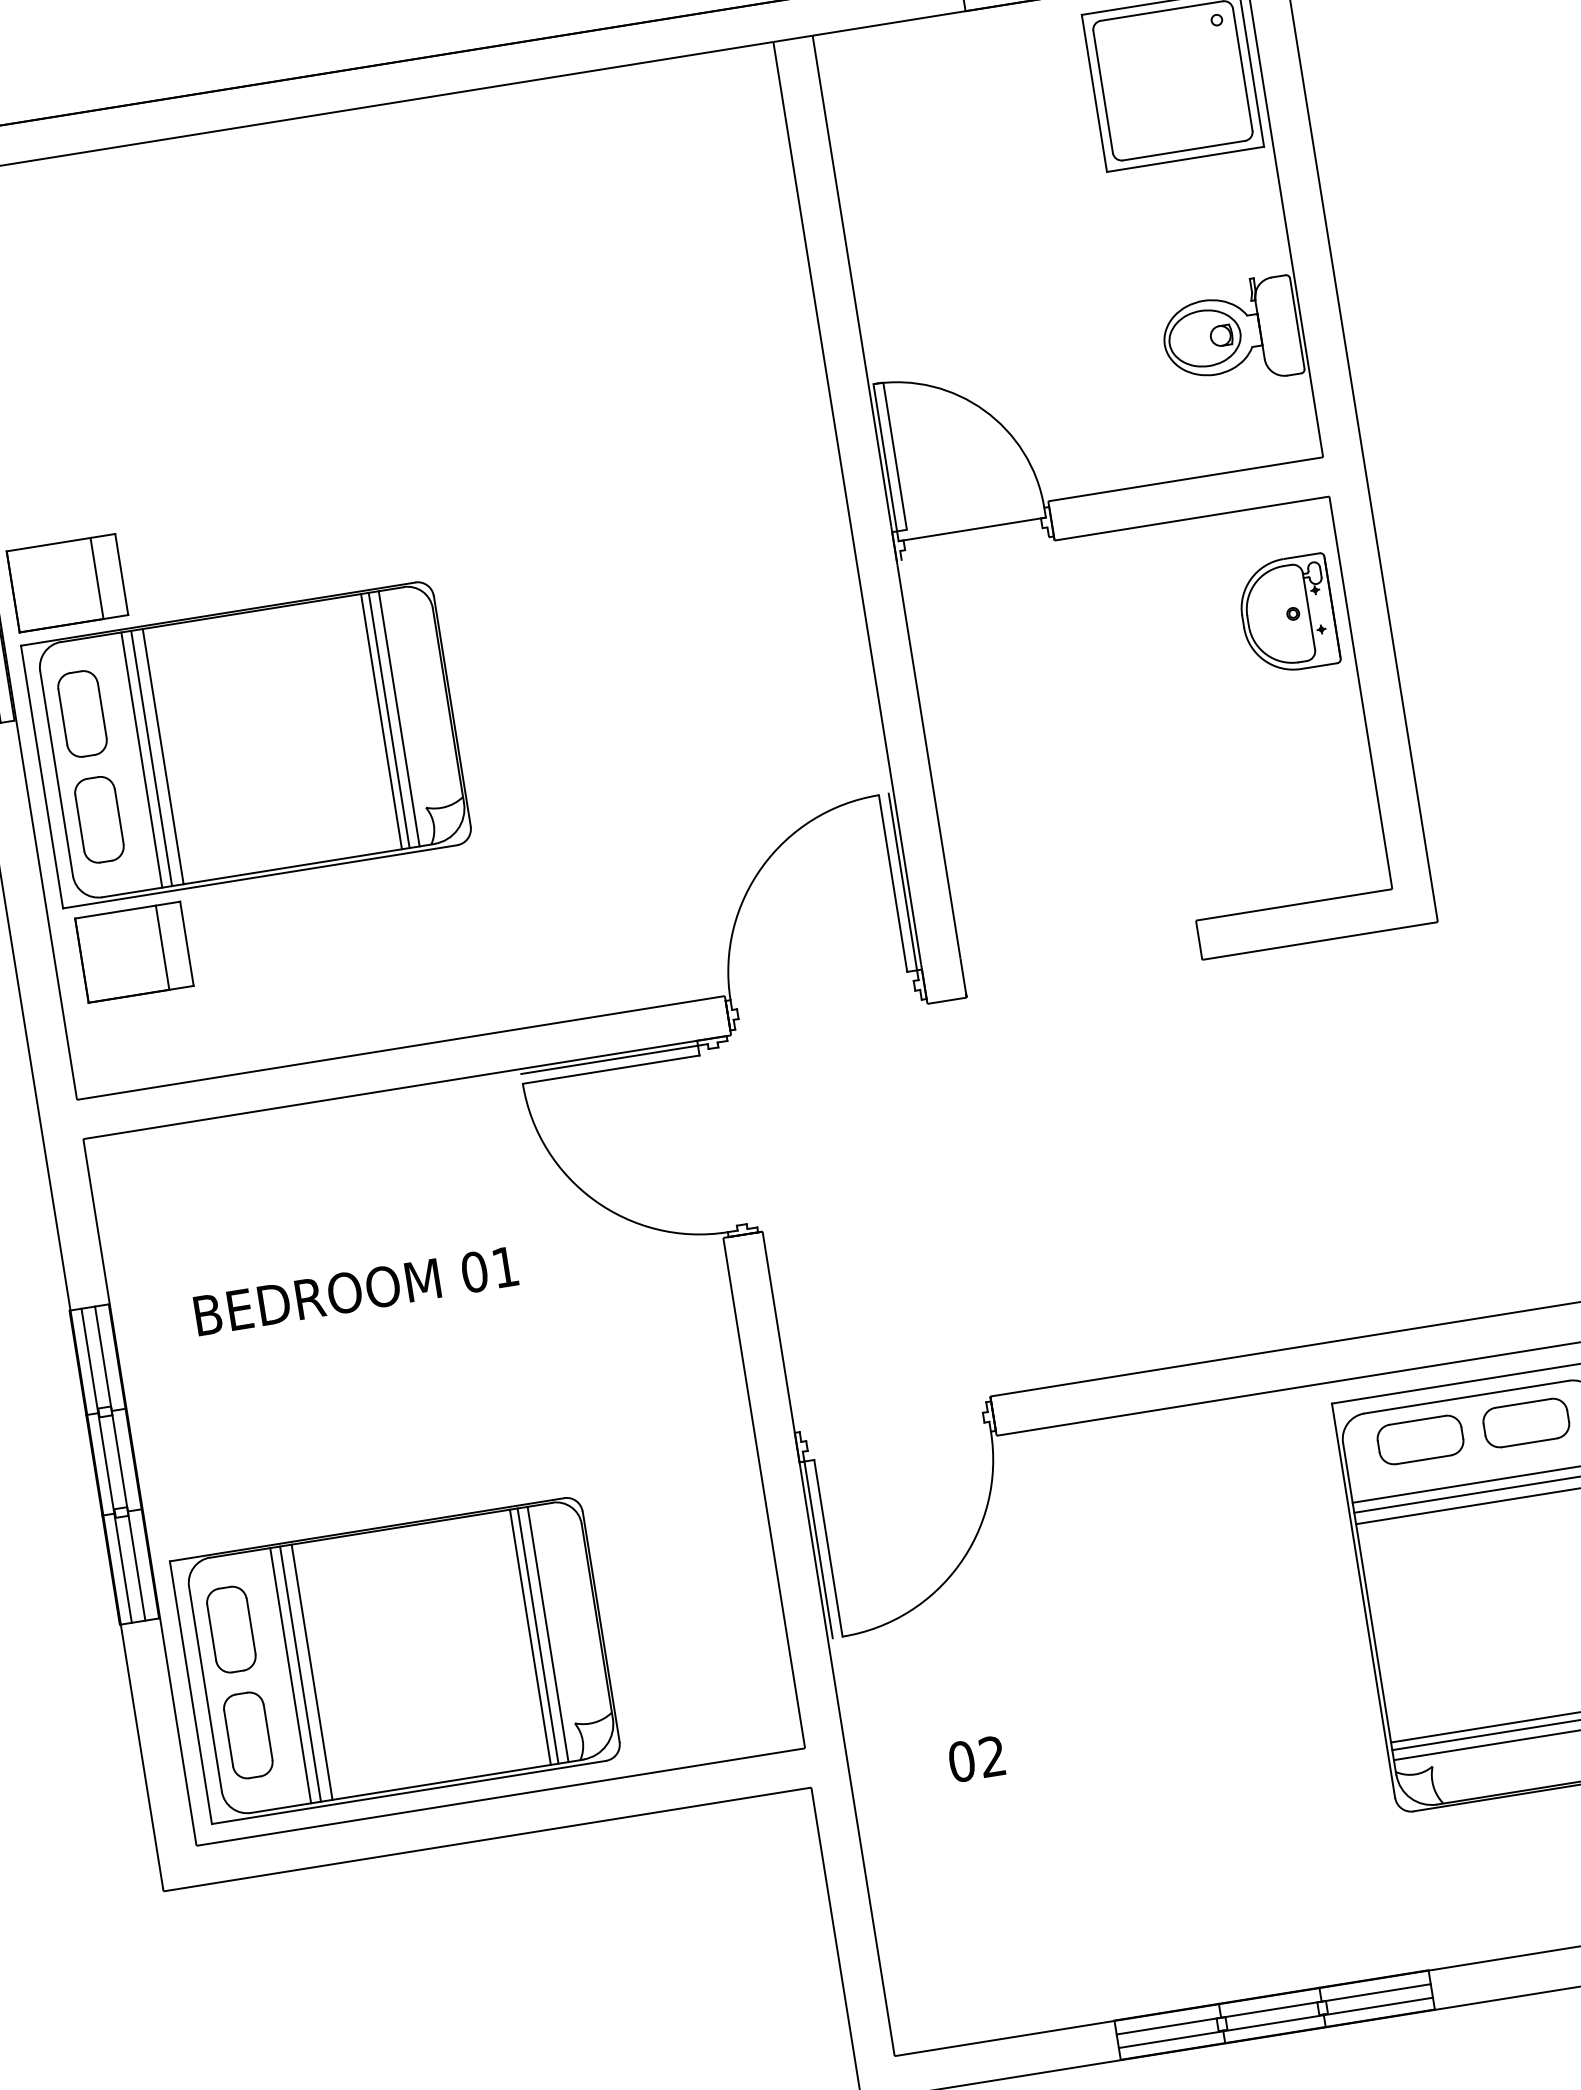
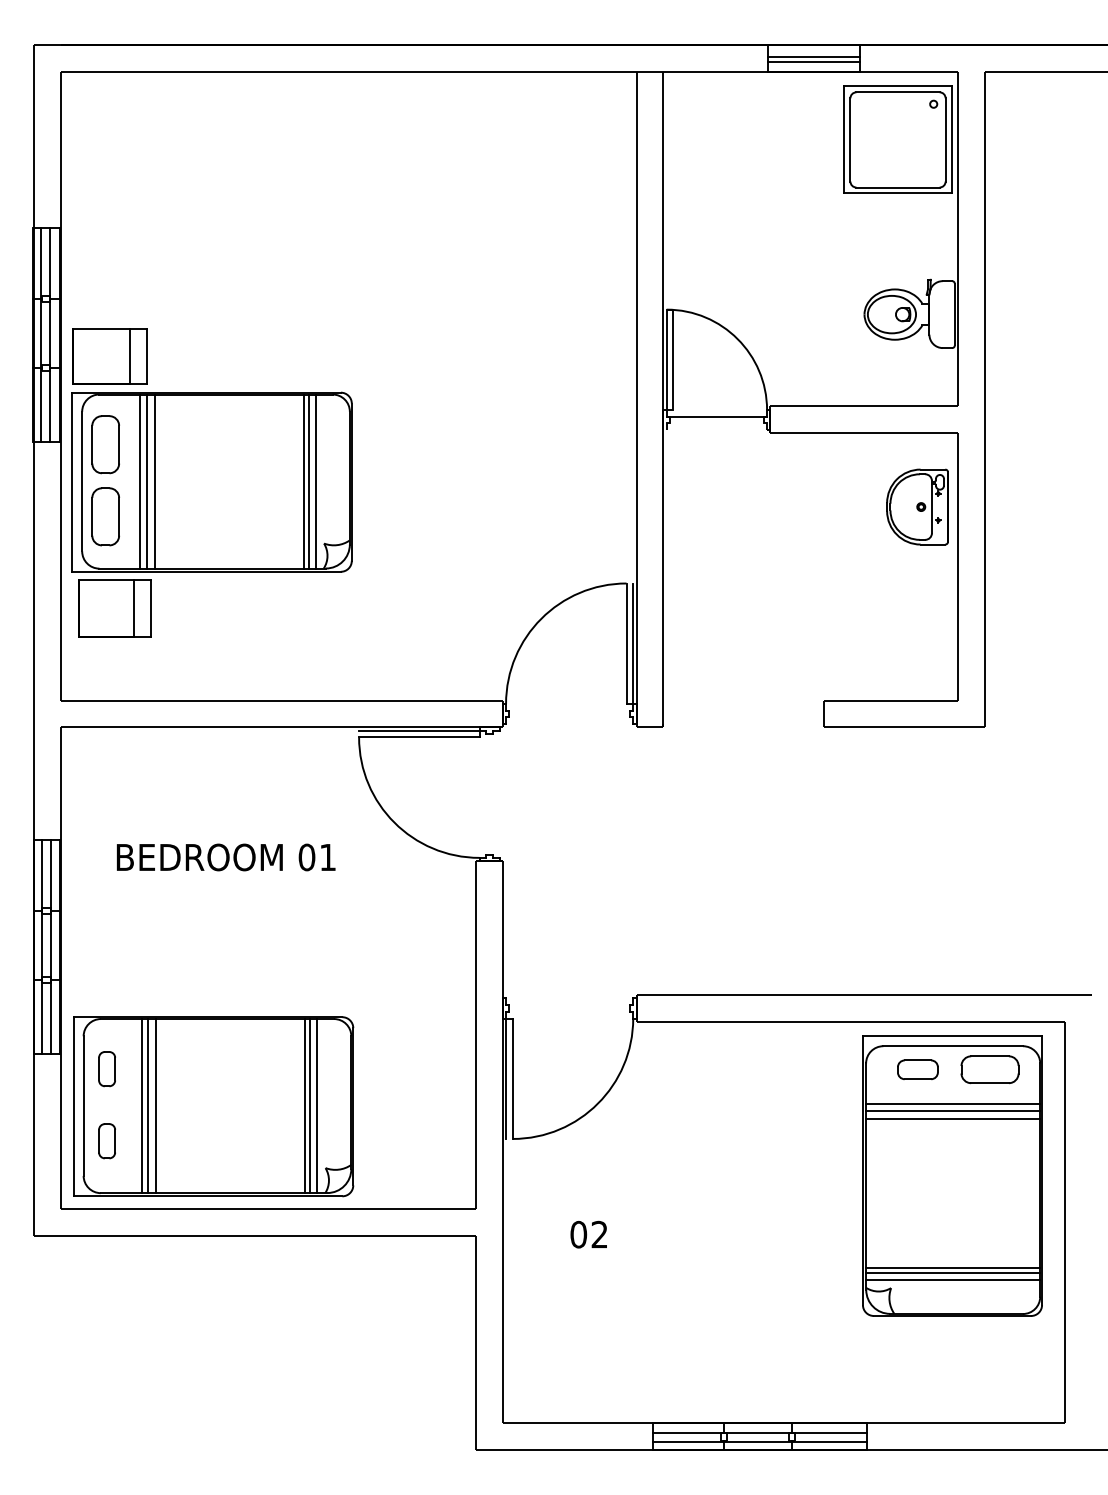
part: (1419, 1439) -> (917, 1069), size x0.7
part: (230, 1628) -> (106, 1068), size x0.6
part: (247, 1734) -> (106, 1140), size x0.6

